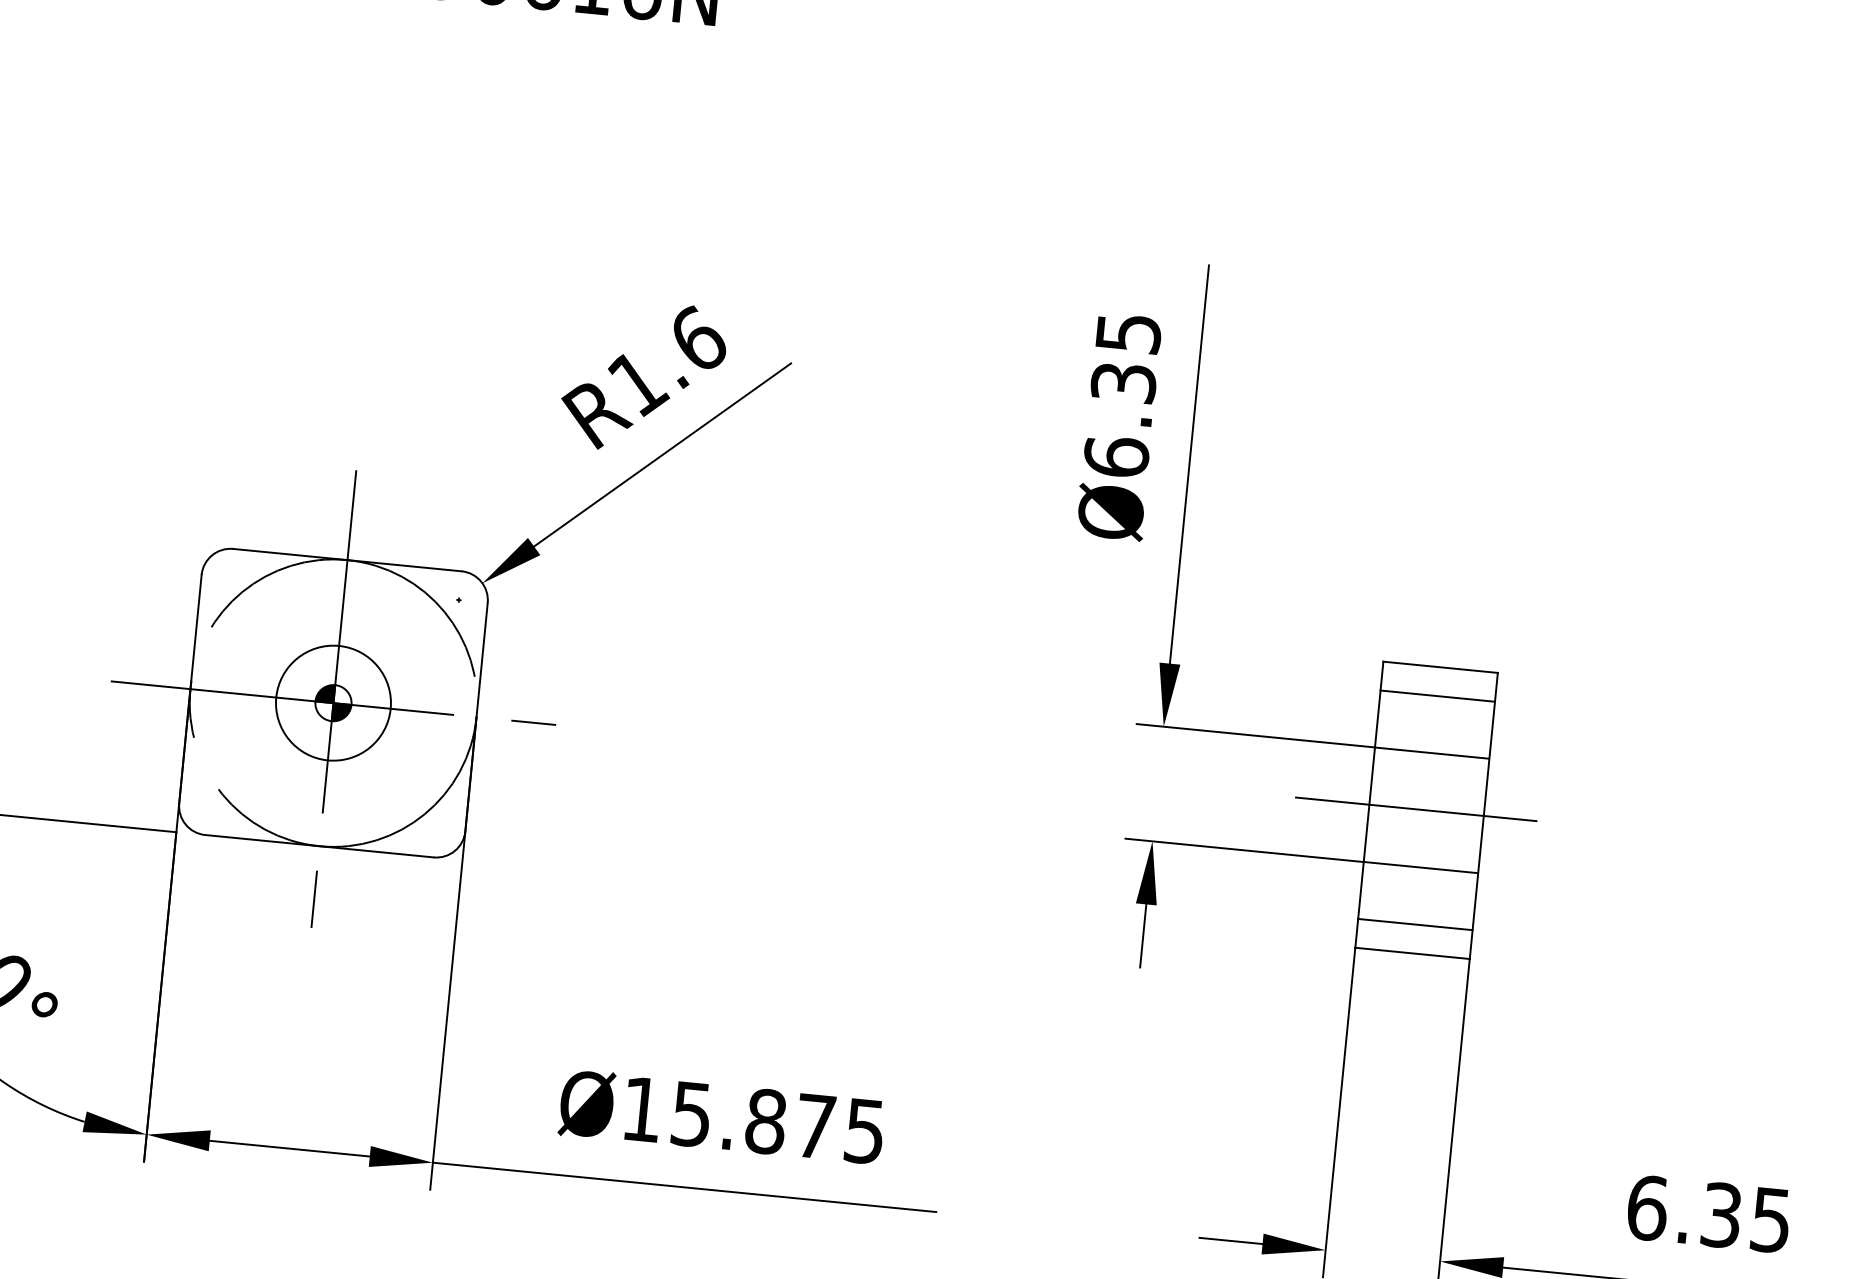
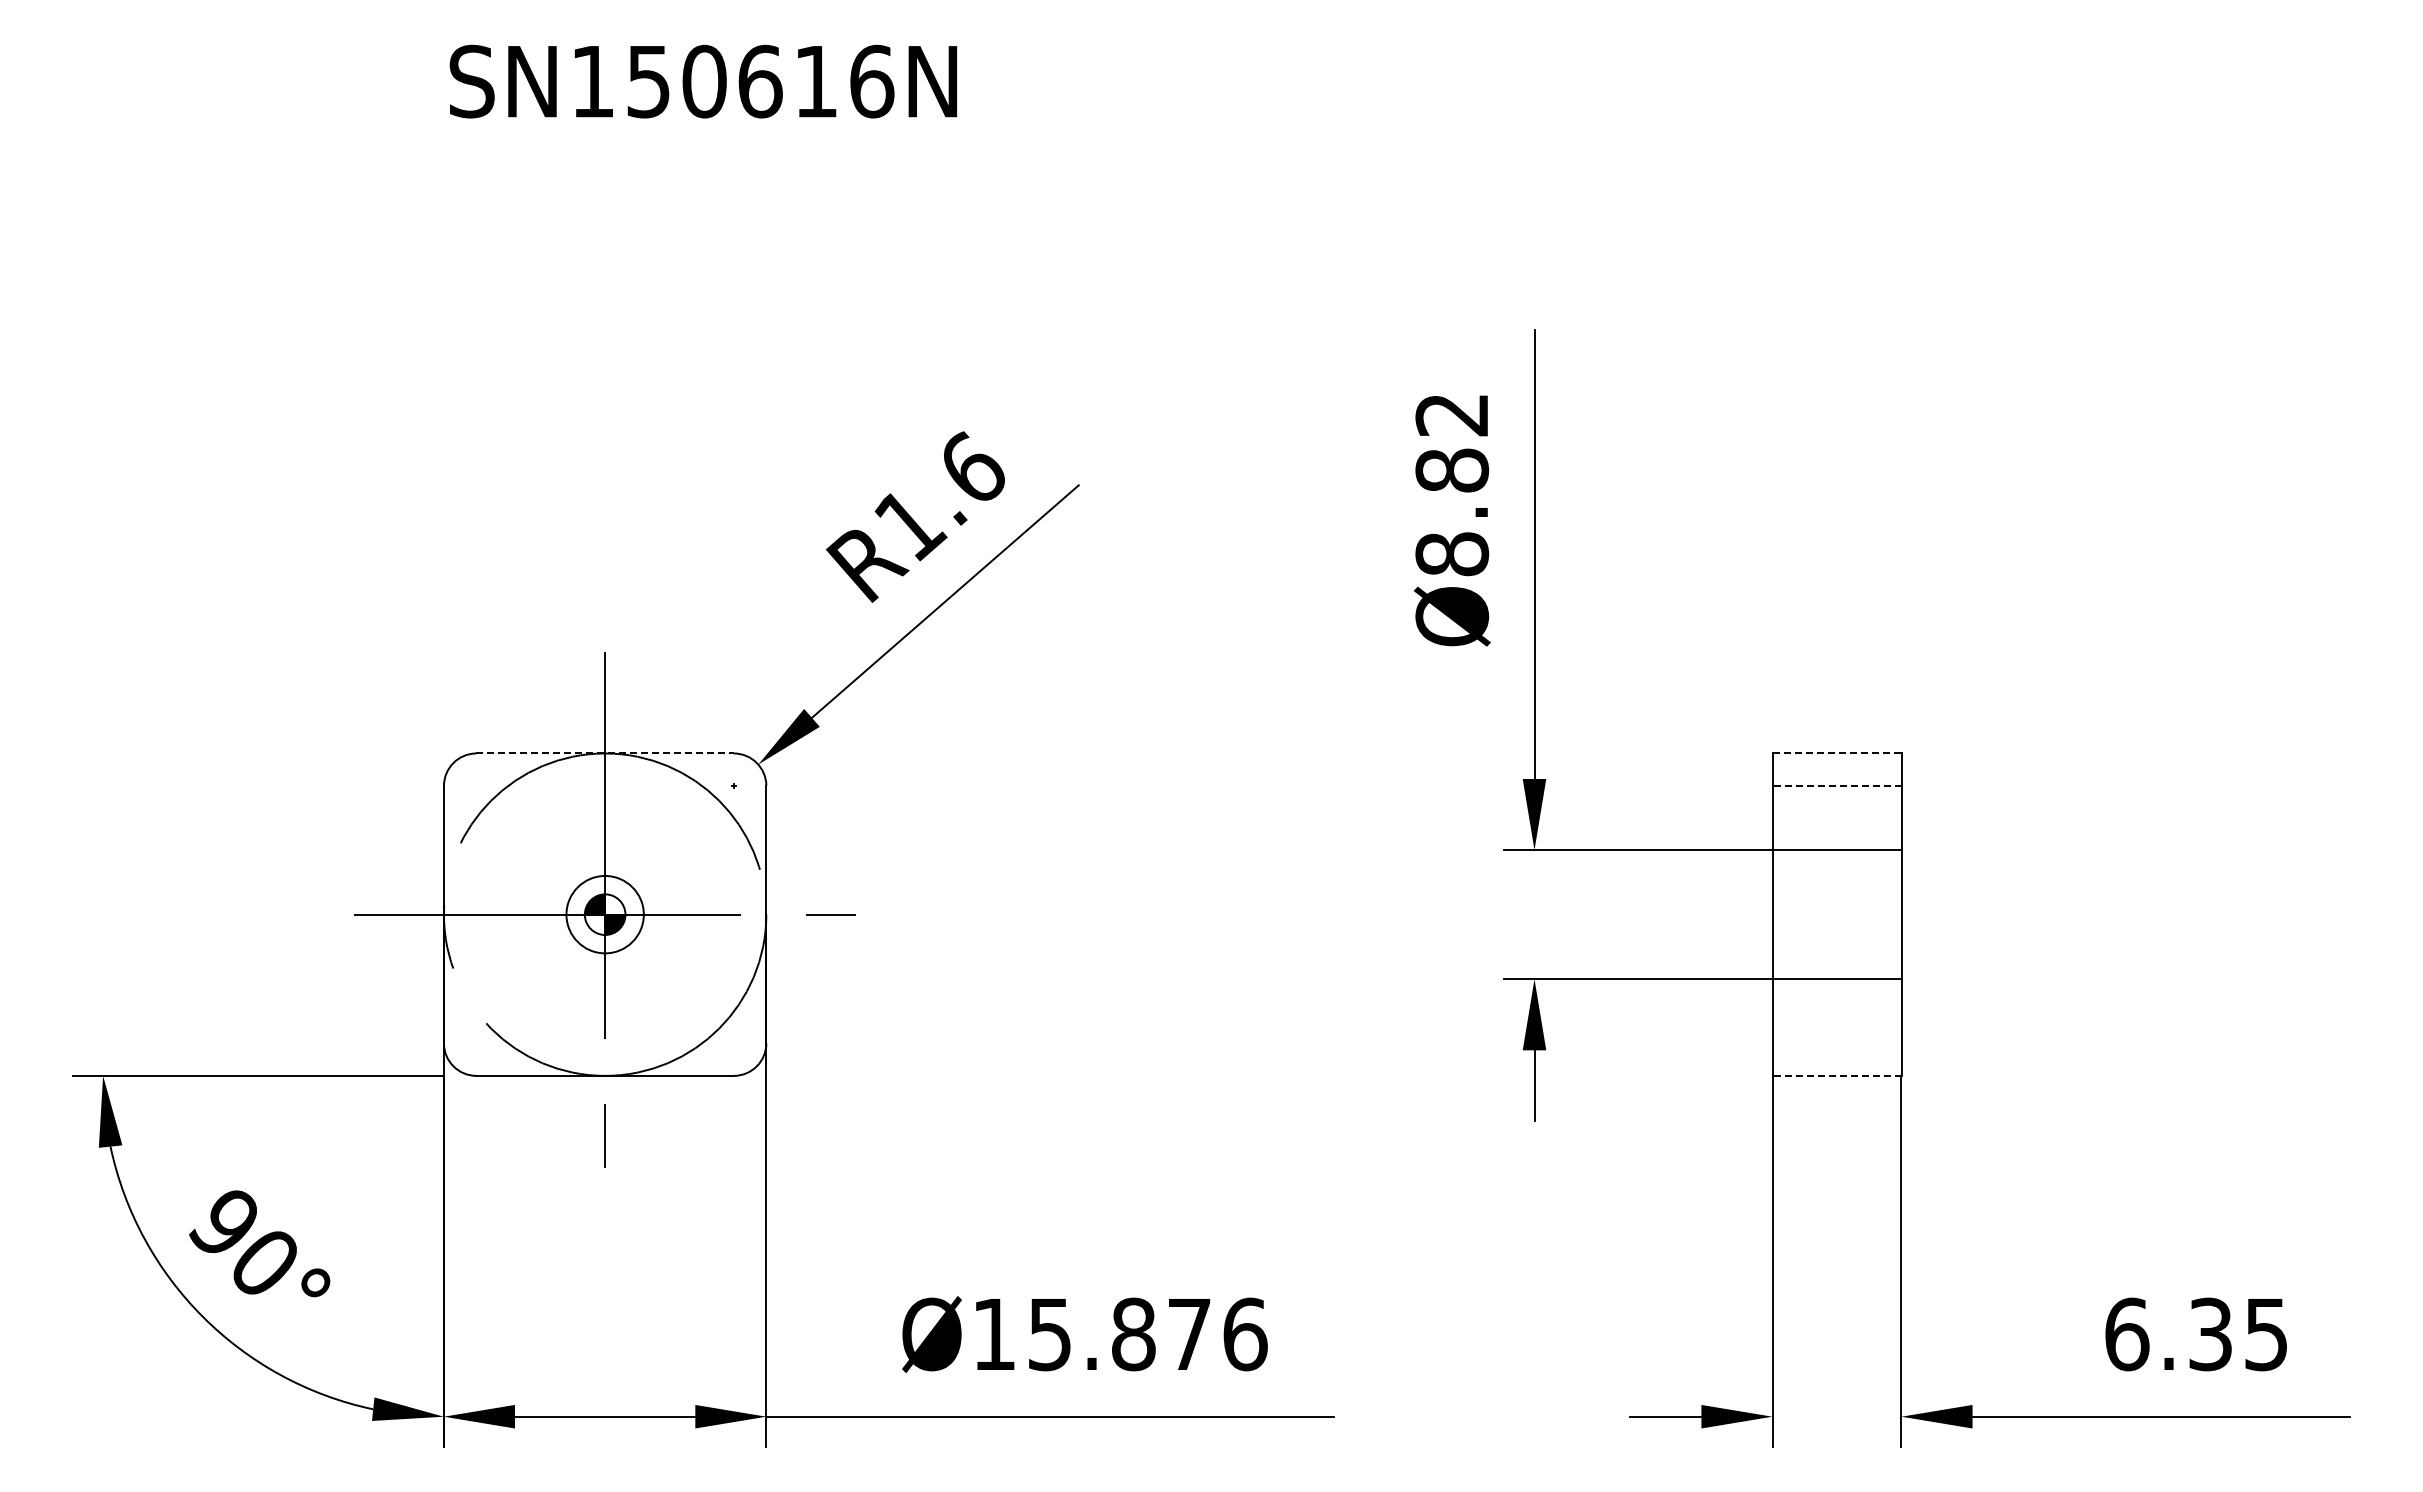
text: (1122, 396) -> (1452, 485), Ø6.35 -> Ø8.82
line: (347, 560) -> (605, 753), solid -> dashed
line: (1441, 667) -> (1837, 753), solid -> dashed
line: (1437, 695) -> (1836, 785), solid -> dashed
circle: (332, 702) -> (604, 914), size x0.6
line: (1415, 809) -> (1824, 914), removed
line: (1414, 924) -> (1836, 1043), removed
line: (1412, 953) -> (1836, 1075), solid -> dashed
text: (865, 1131) -> (1245, 1334), Ø15.875 -> Ø15.876

